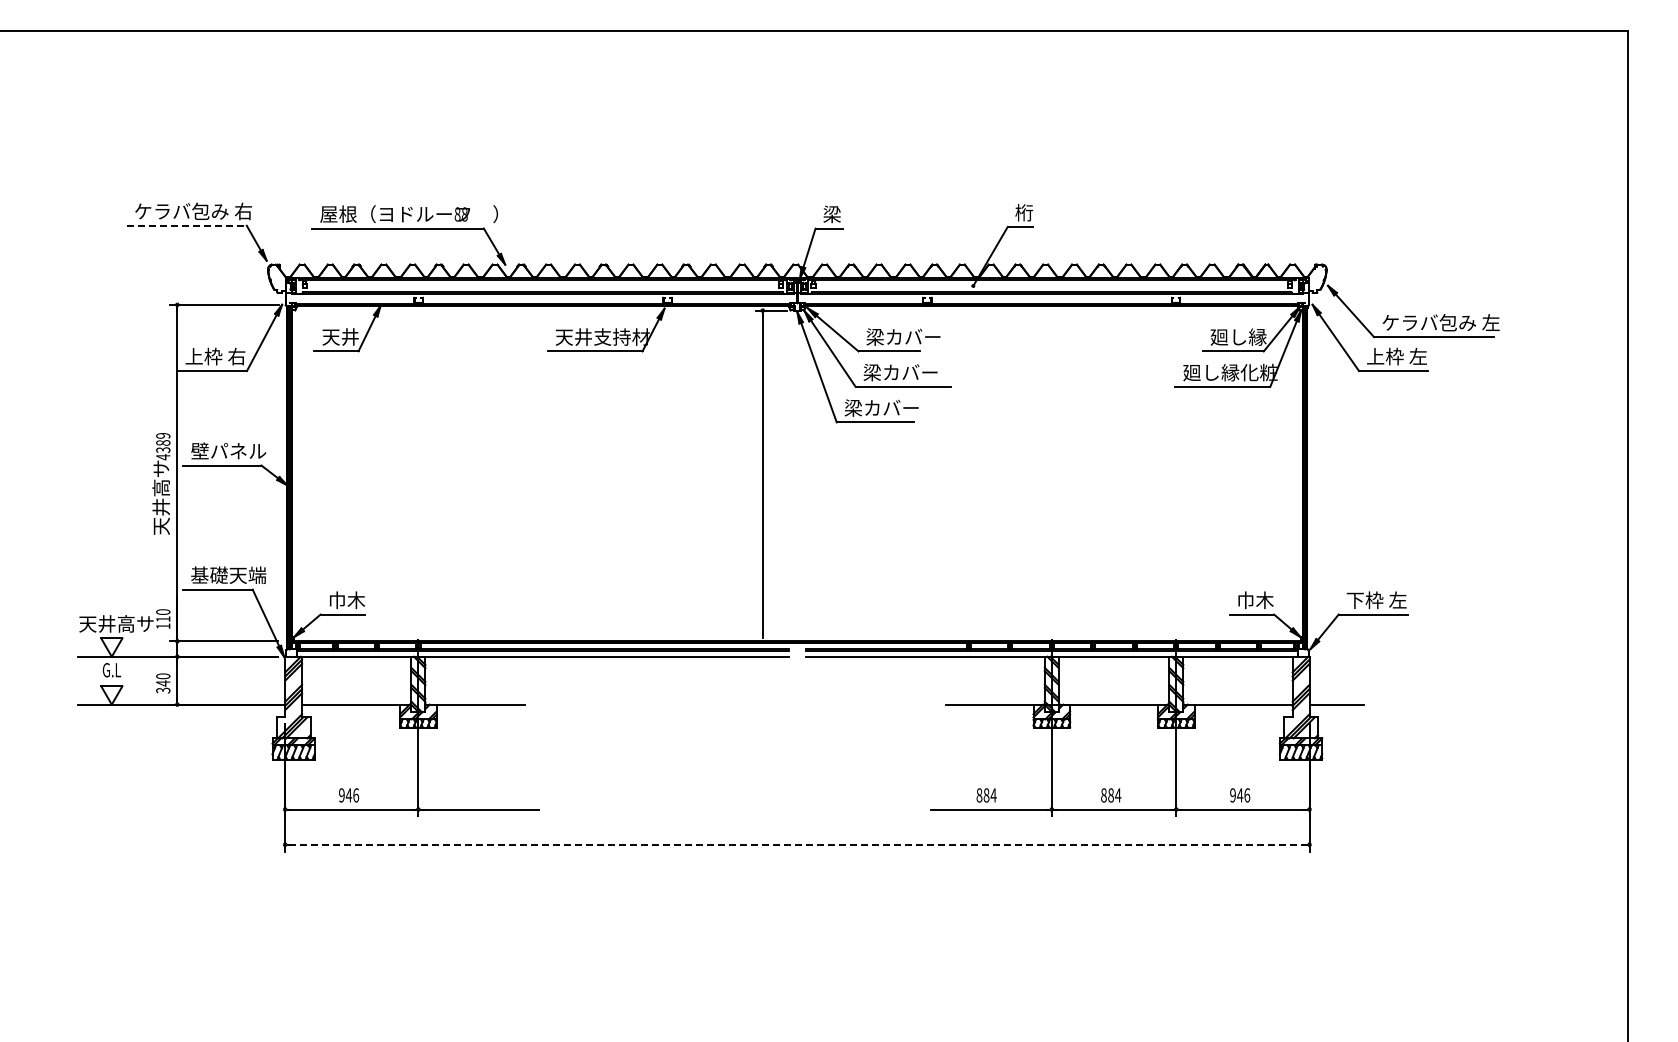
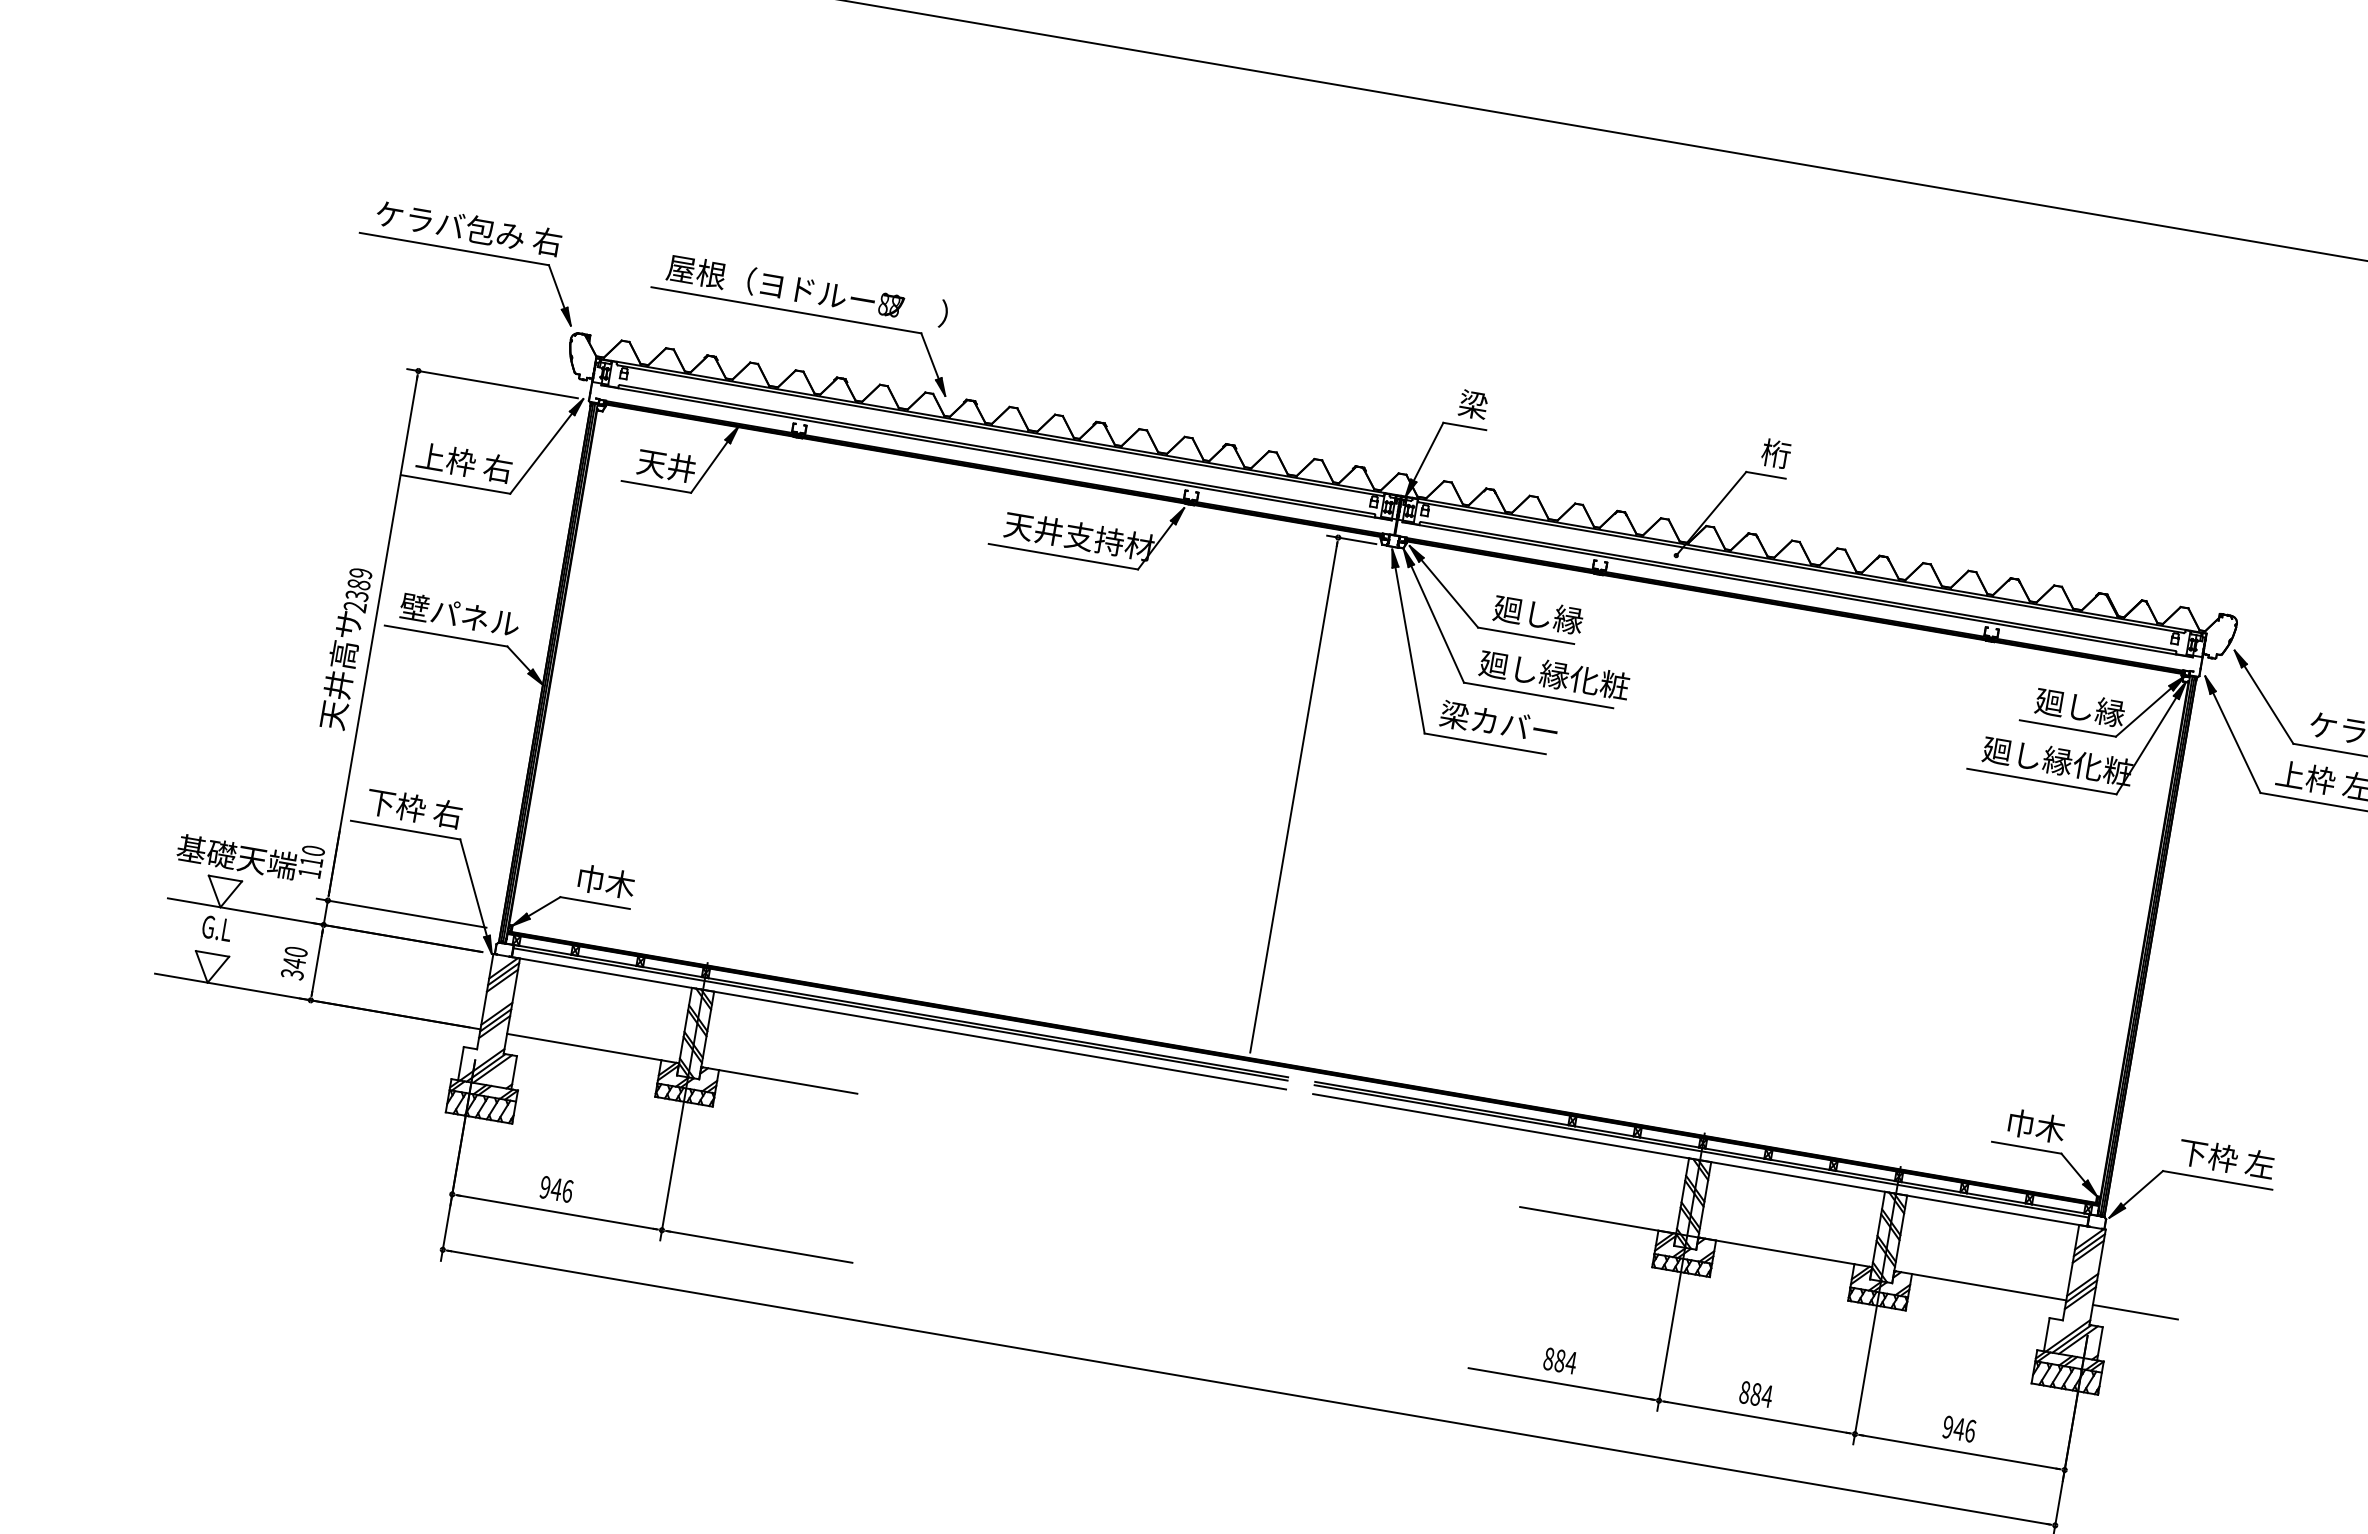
line: (187, 225) -> (455, 248), dashed -> solid
text: (903, 336) -> (1552, 616), 梁カバー -> 廻し縁
text: (910, 372) -> (1554, 674), 梁カバー -> 廻し縁化粧
text: (163, 457) -> (355, 607), 4389 -> 2389
text: (228, 574) -> (426, 809), 基礎天端 -> 下枠 右
text: (116, 623) -> (236, 856), 天井高サ -> 基礎天端
line: (797, 844) -> (1249, 1387), dashed -> solid

